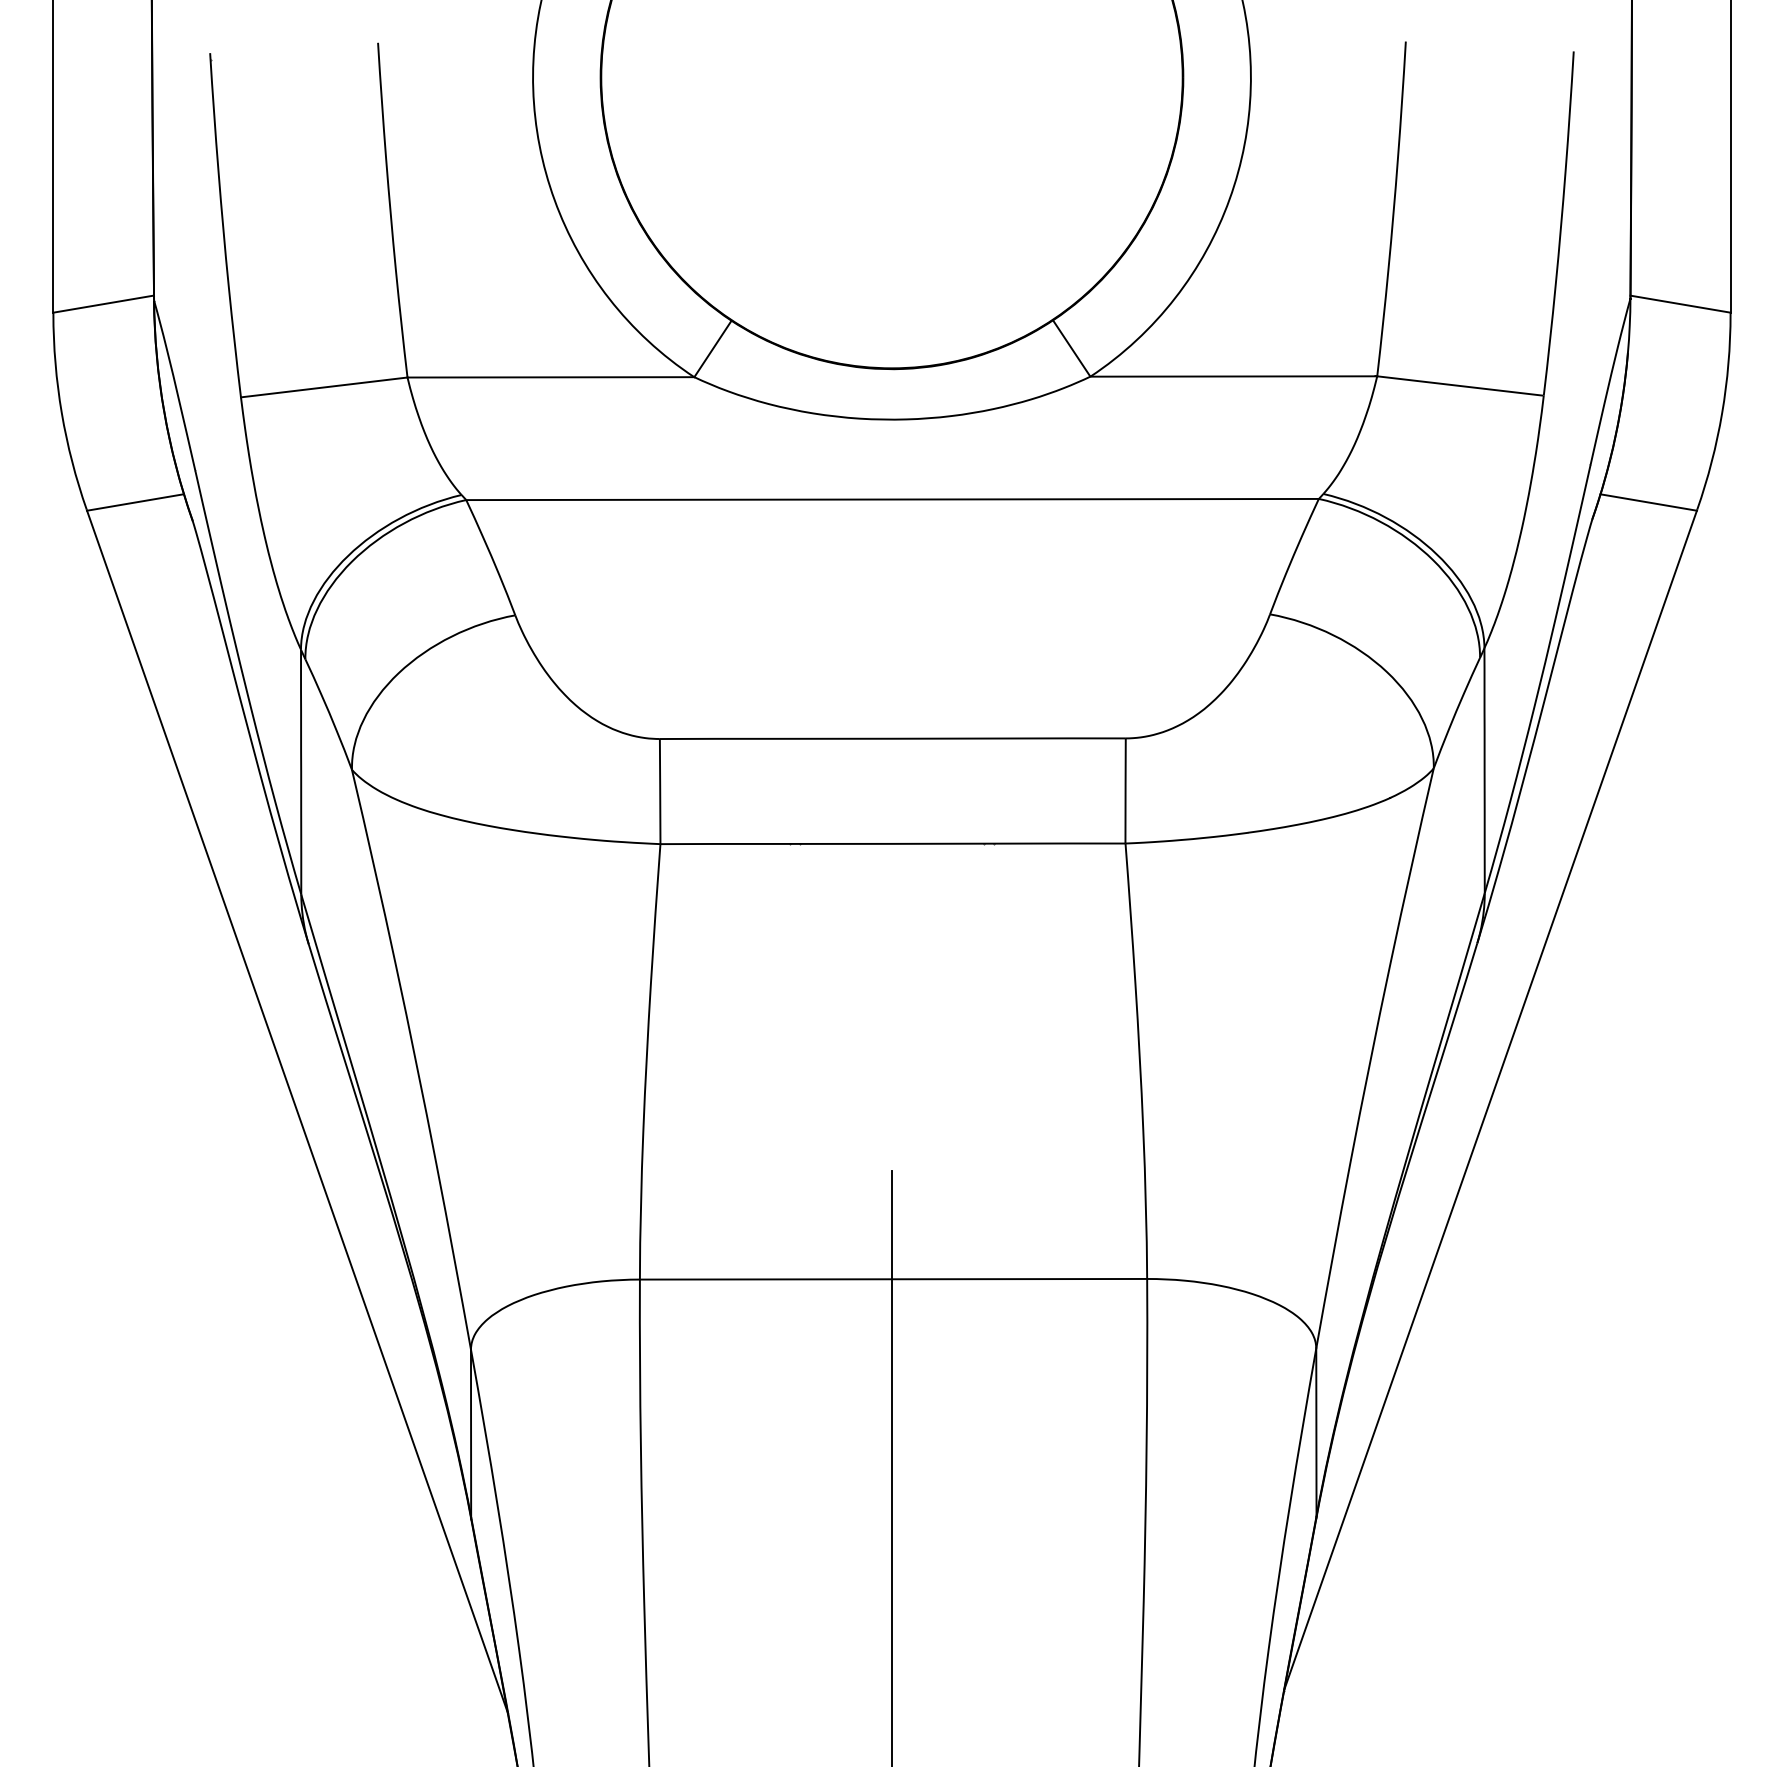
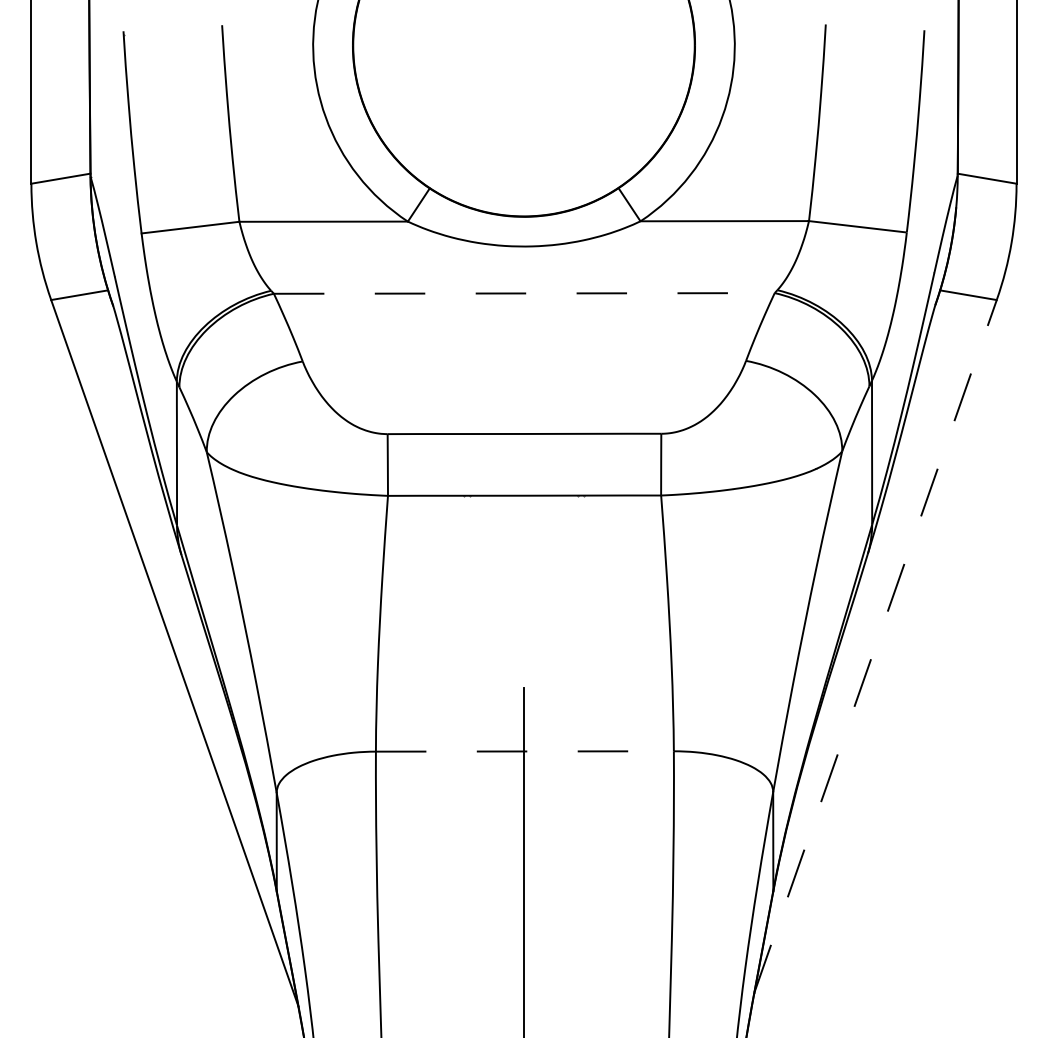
line: (892, 499) -> (524, 293), solid -> dashed
line: (1490, 1100) -> (875, 646), solid -> dashed
line: (892, 1279) -> (524, 751), solid -> dashed

